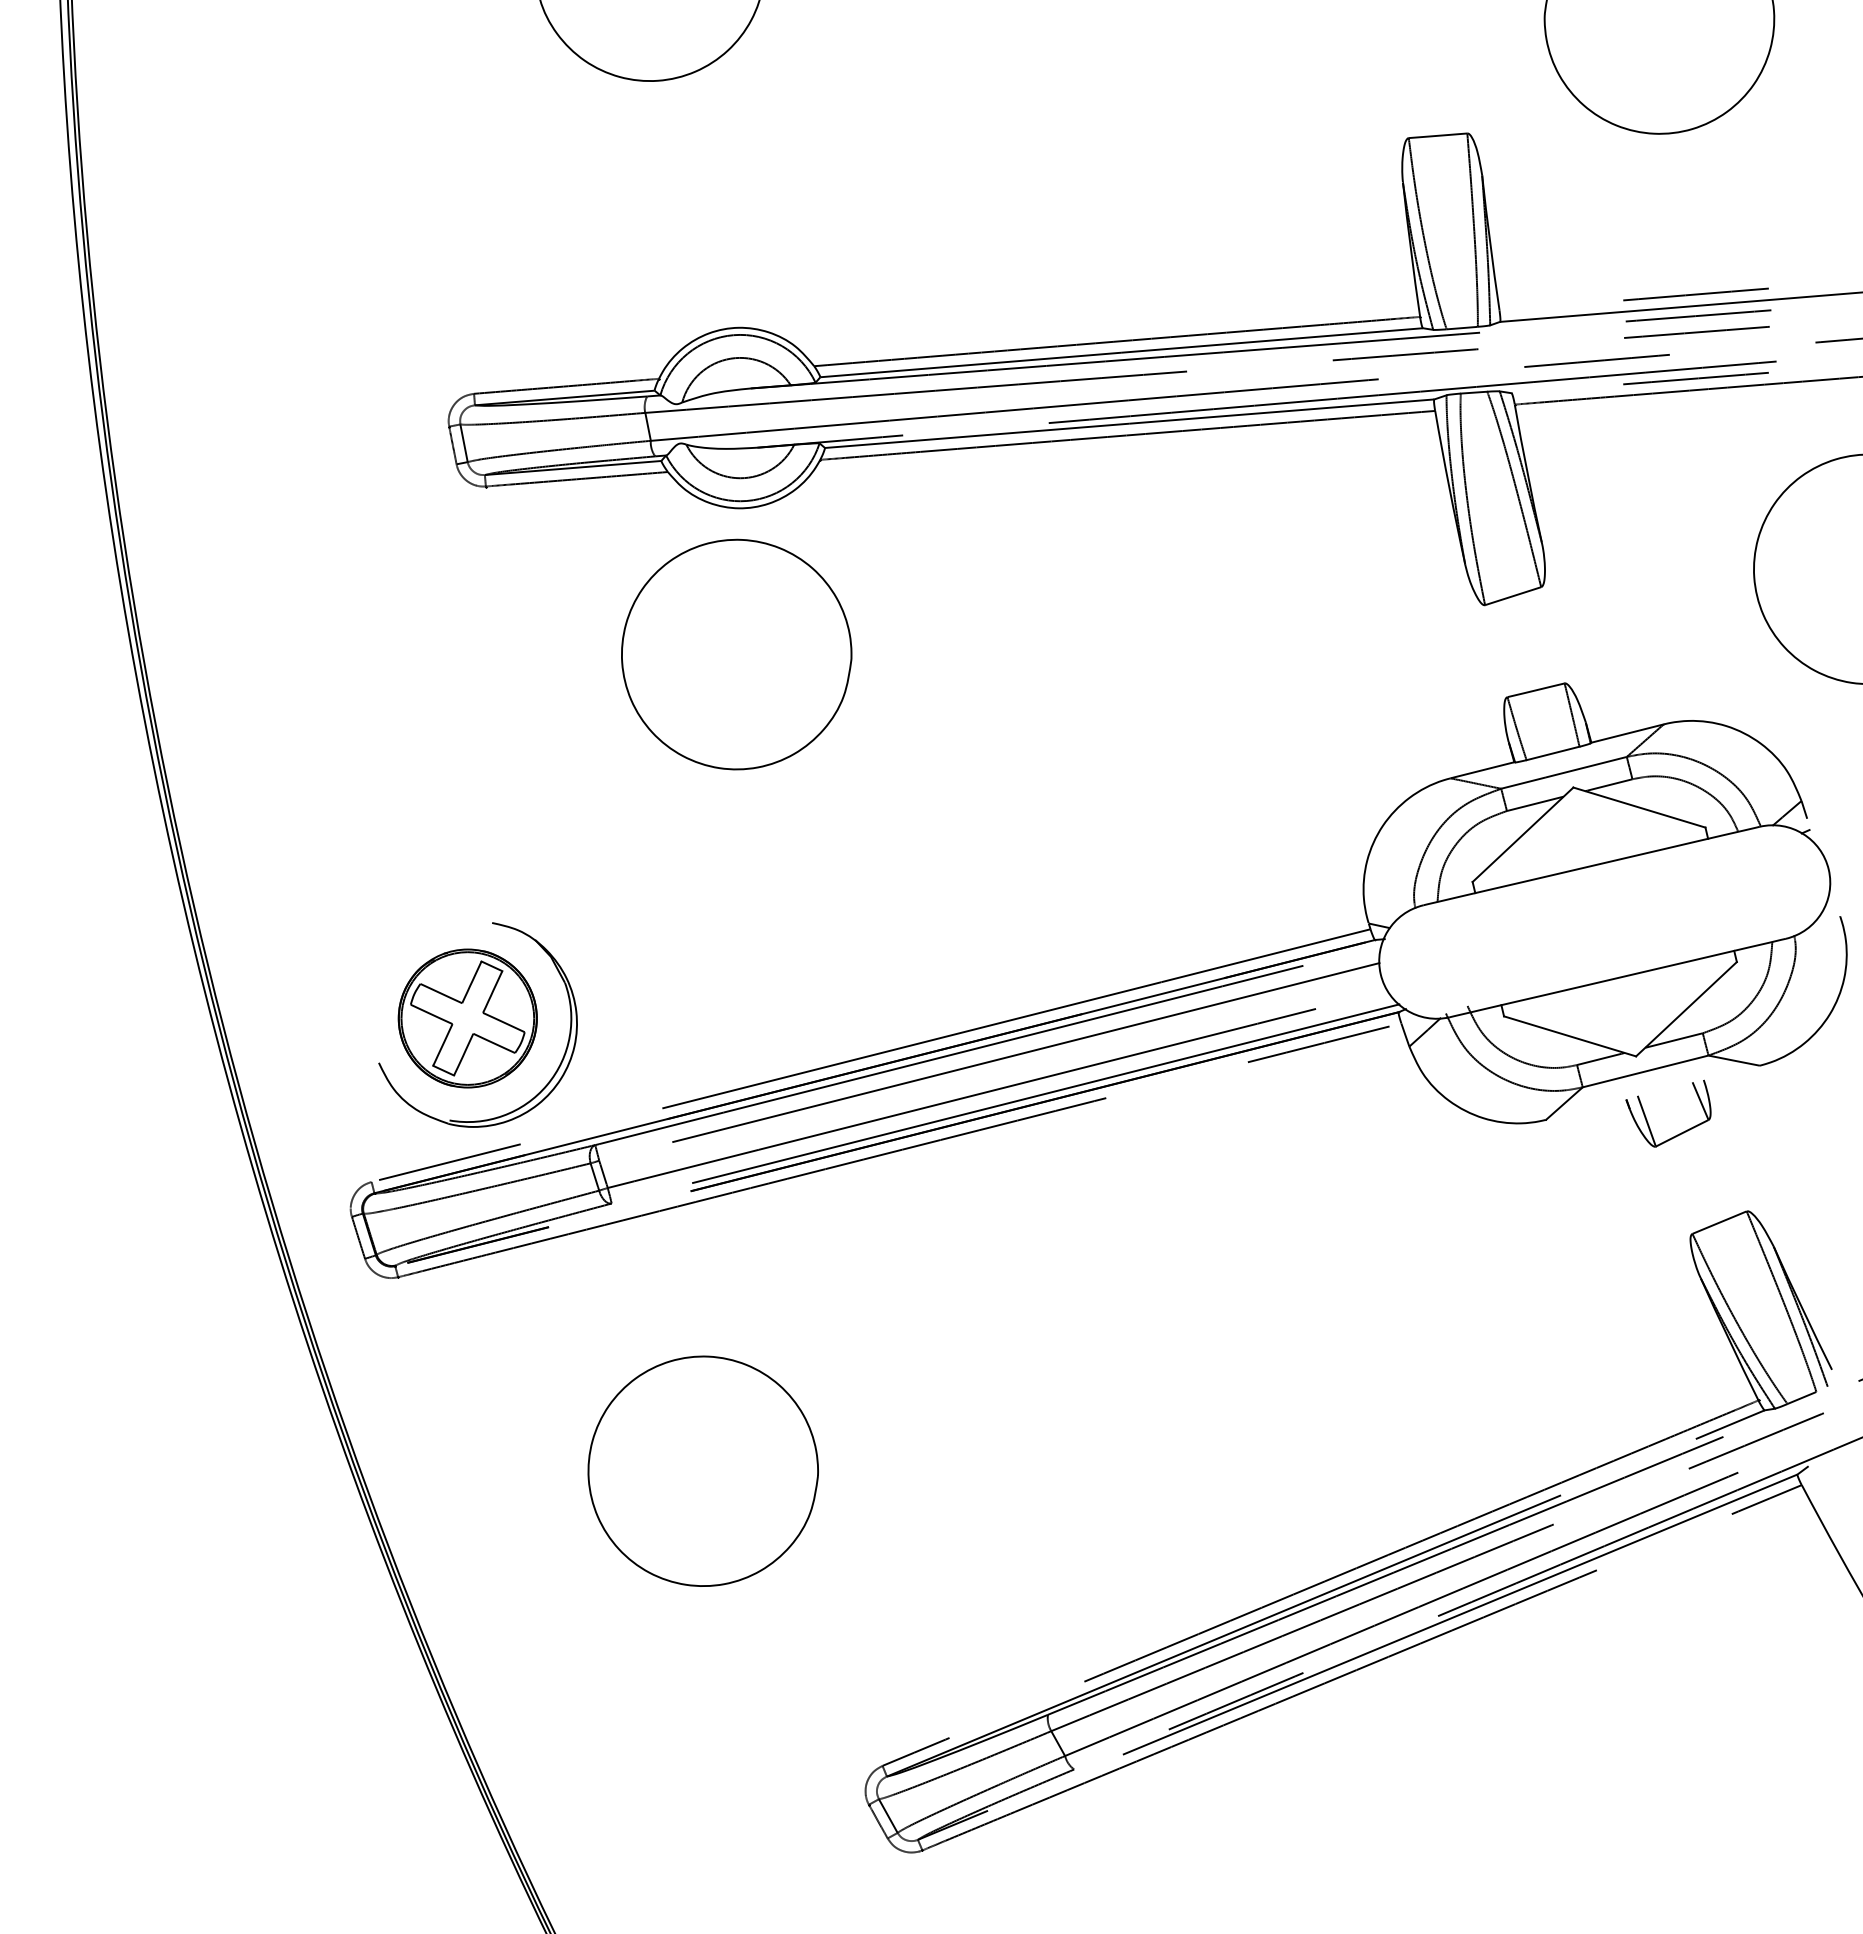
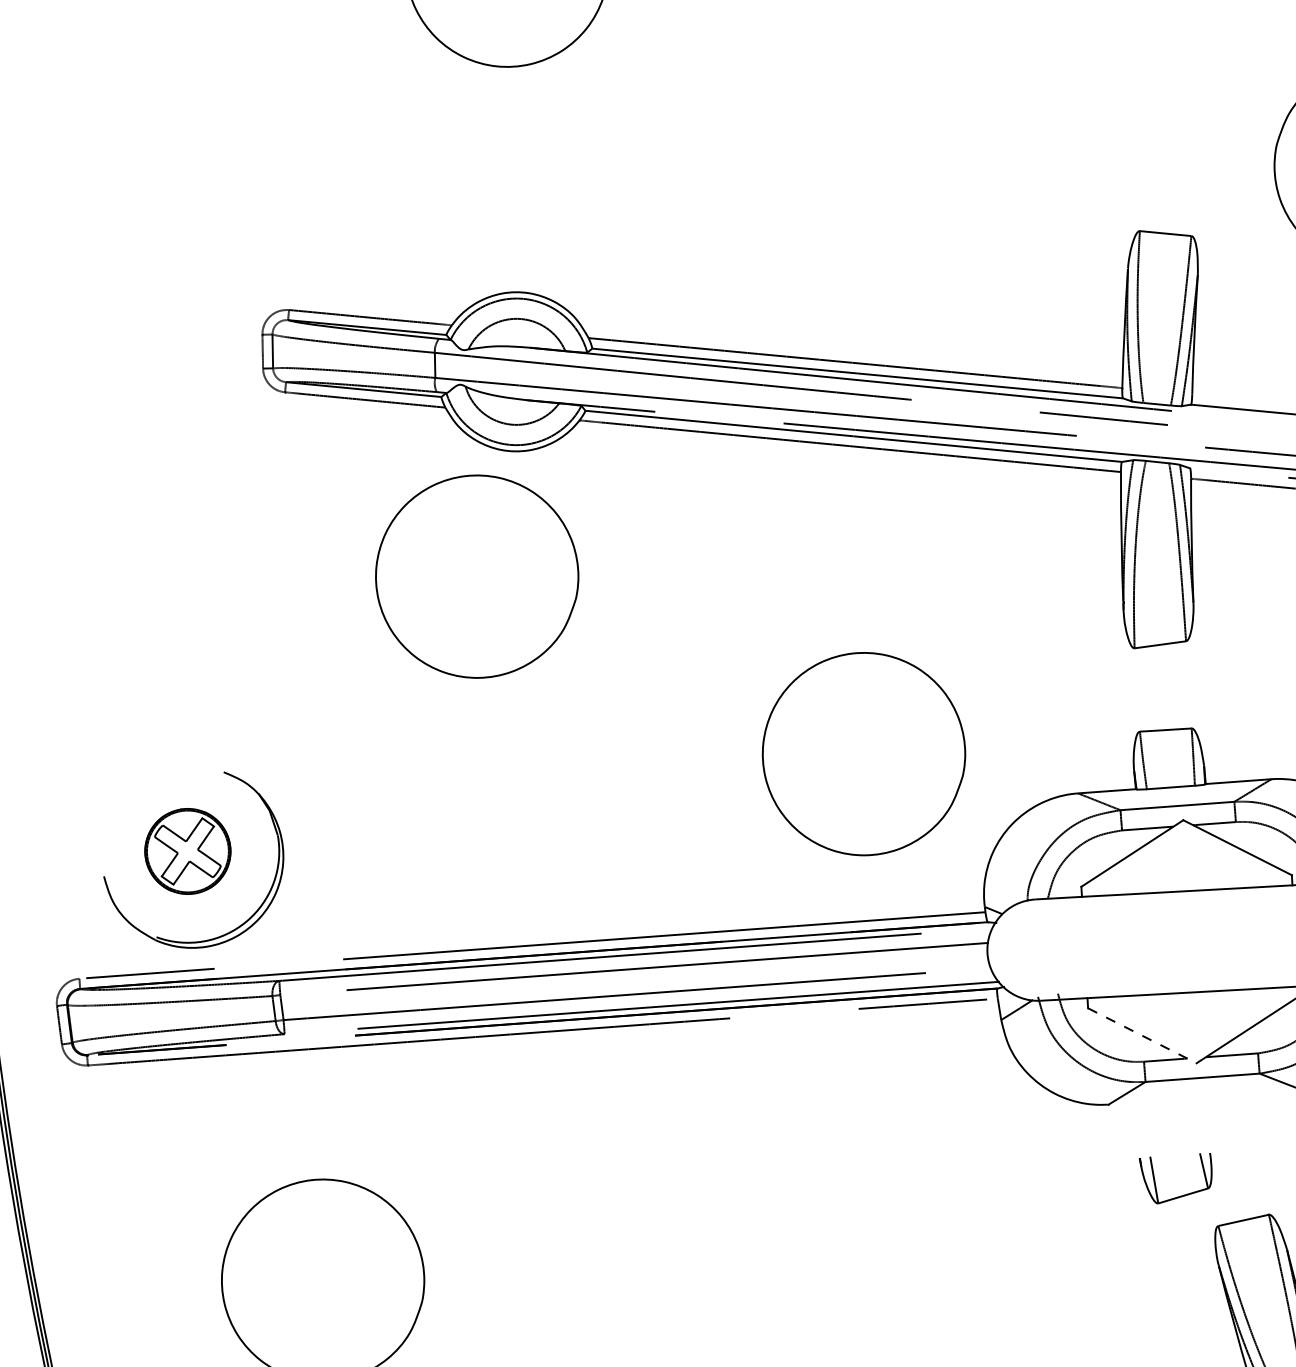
part: (1203, 776) -> (863, 753), added
part: (467, 1018) -> (187, 851), size x0.7
line: (1570, 1036) -> (1142, 1035), solid -> dashed
part: (1647, 1119) -> (1155, 1178), moved

